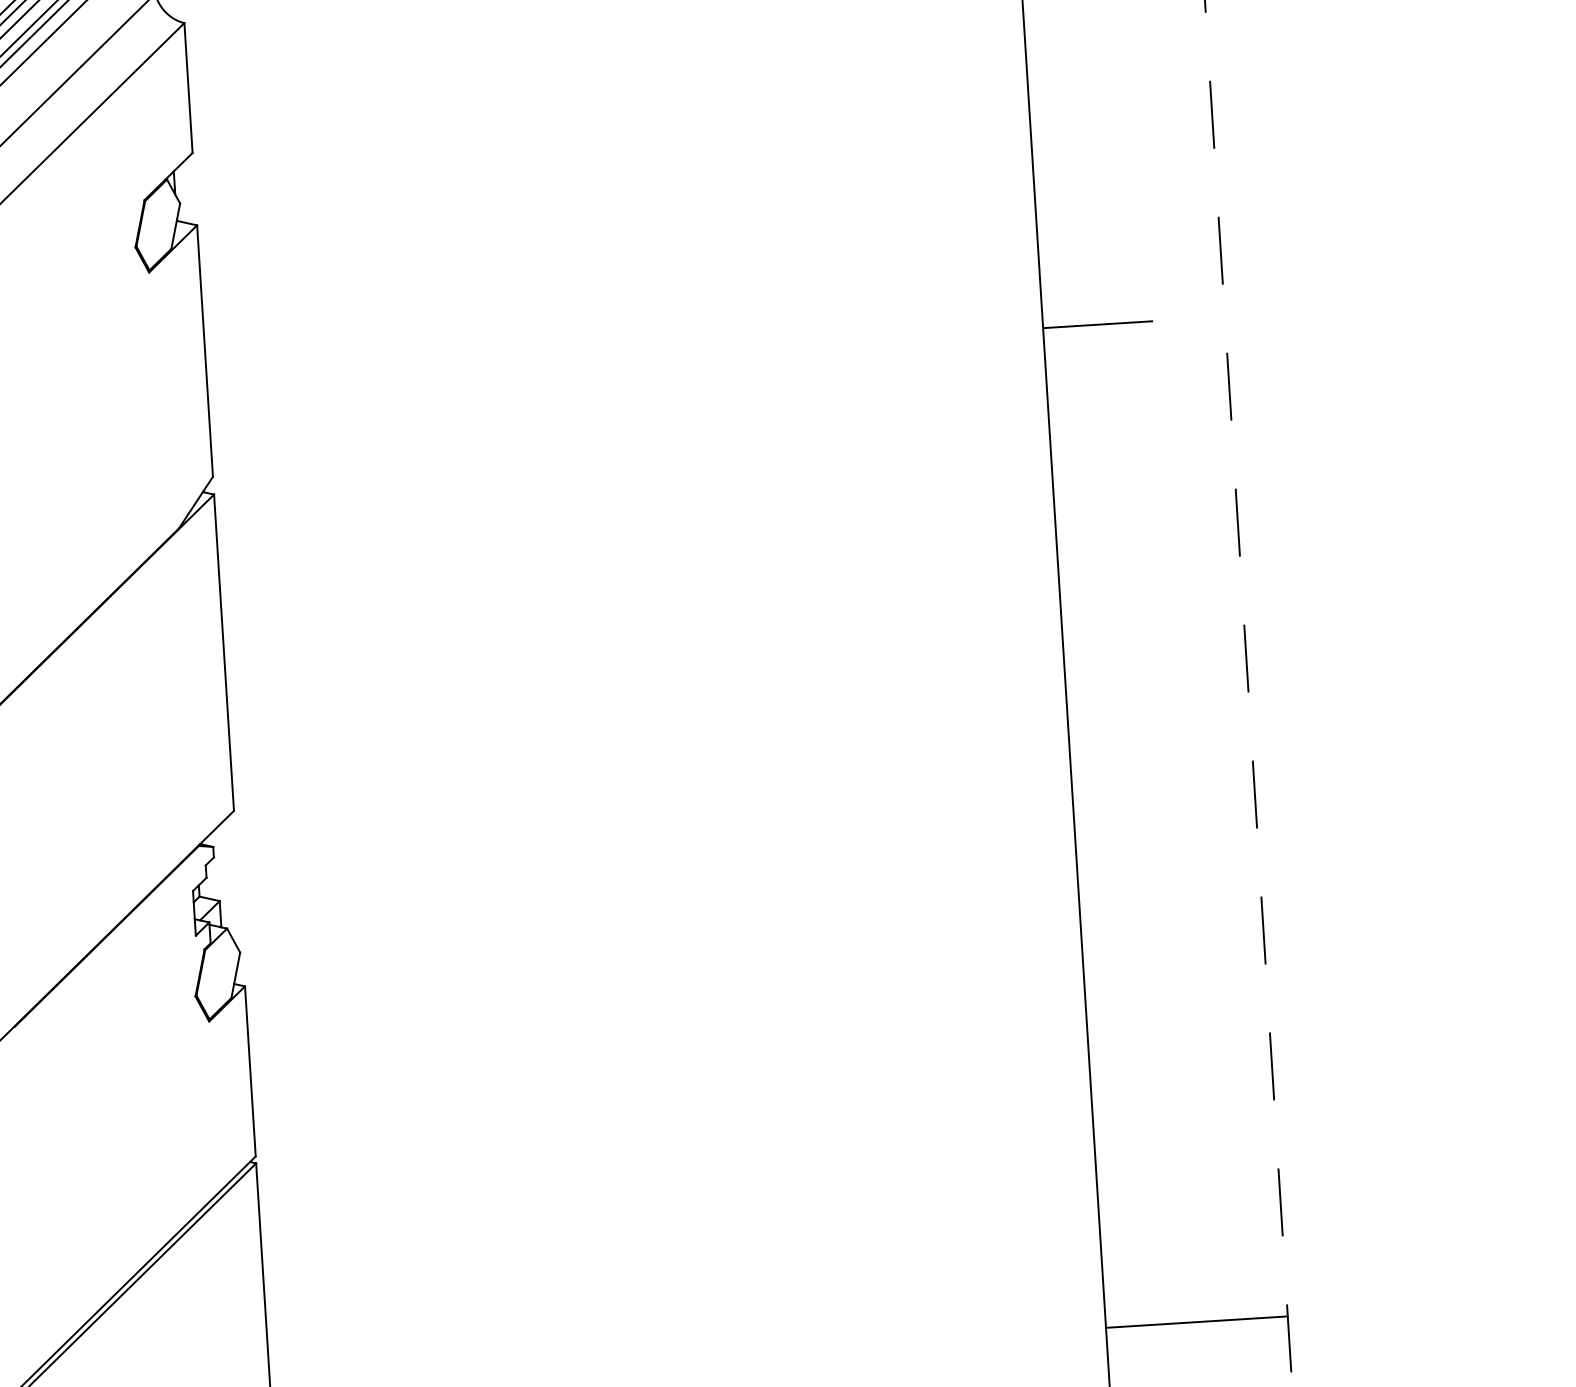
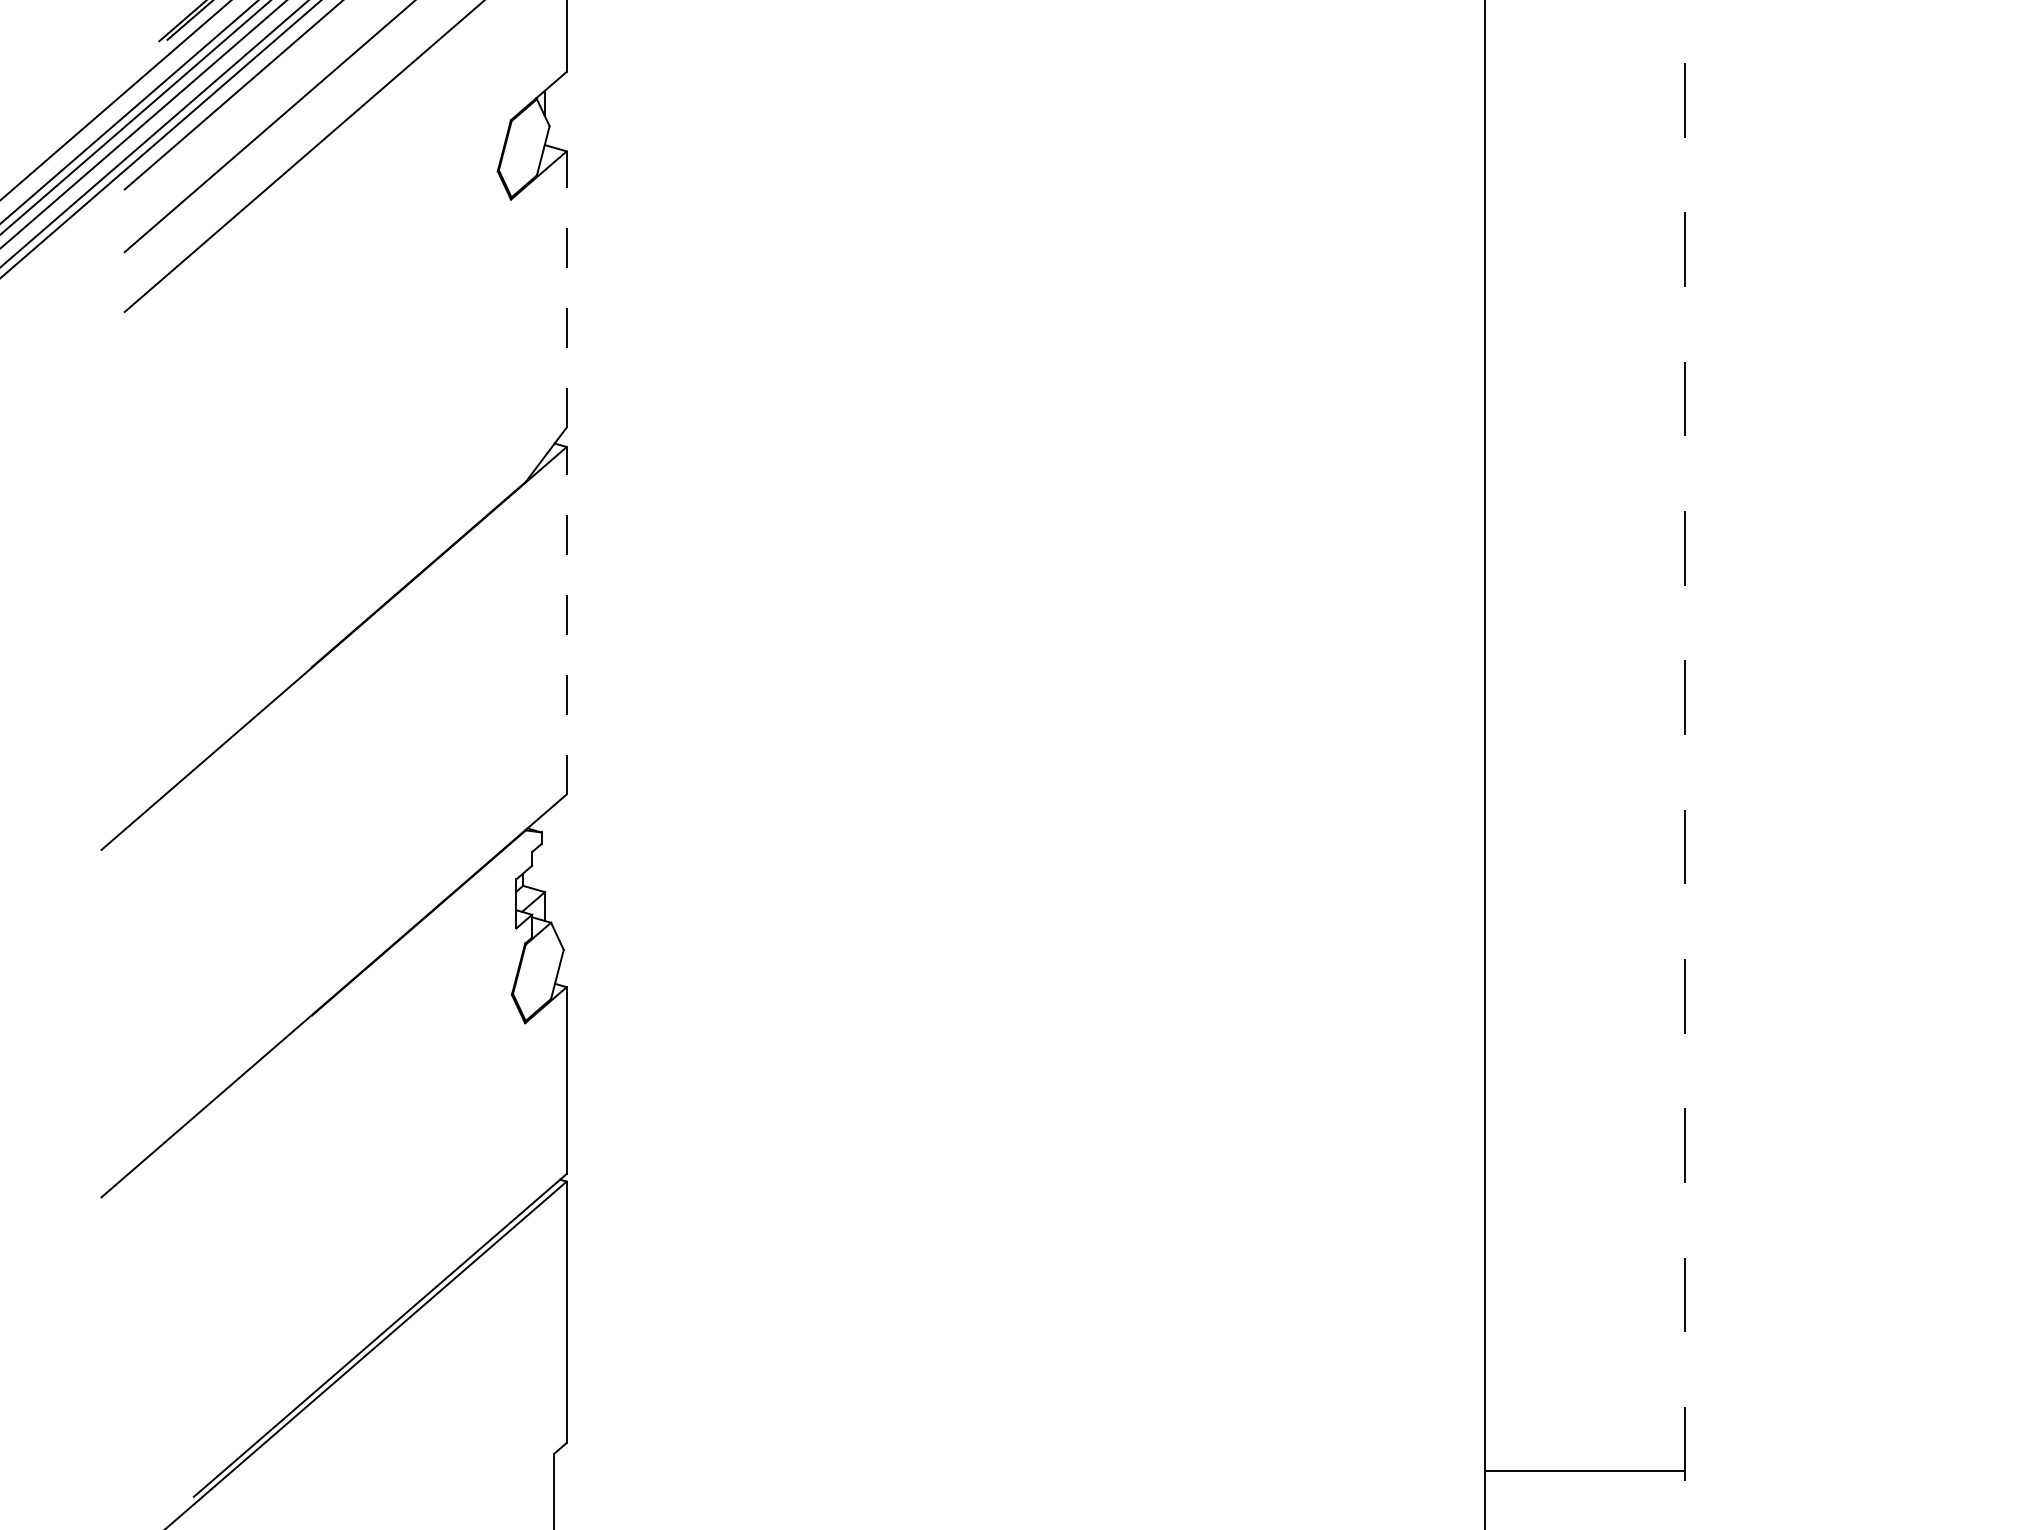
line: (1097, 325) -> (1544, 322), removed
line: (204, 350) -> (566, 288), solid -> dashed
line: (223, 652) -> (566, 620), solid -> dashed
line: (1196, 1322) -> (1584, 1471), moved

